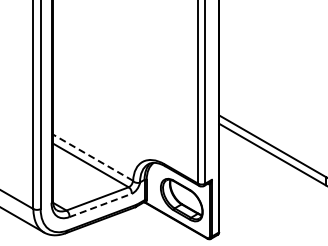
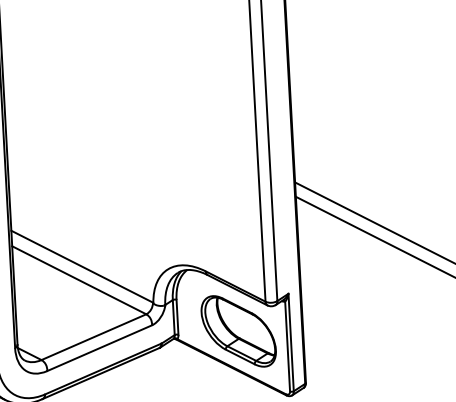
line: (92, 157) -> (81, 266), dashed -> solid
line: (101, 205) -> (101, 348), dashed -> solid

